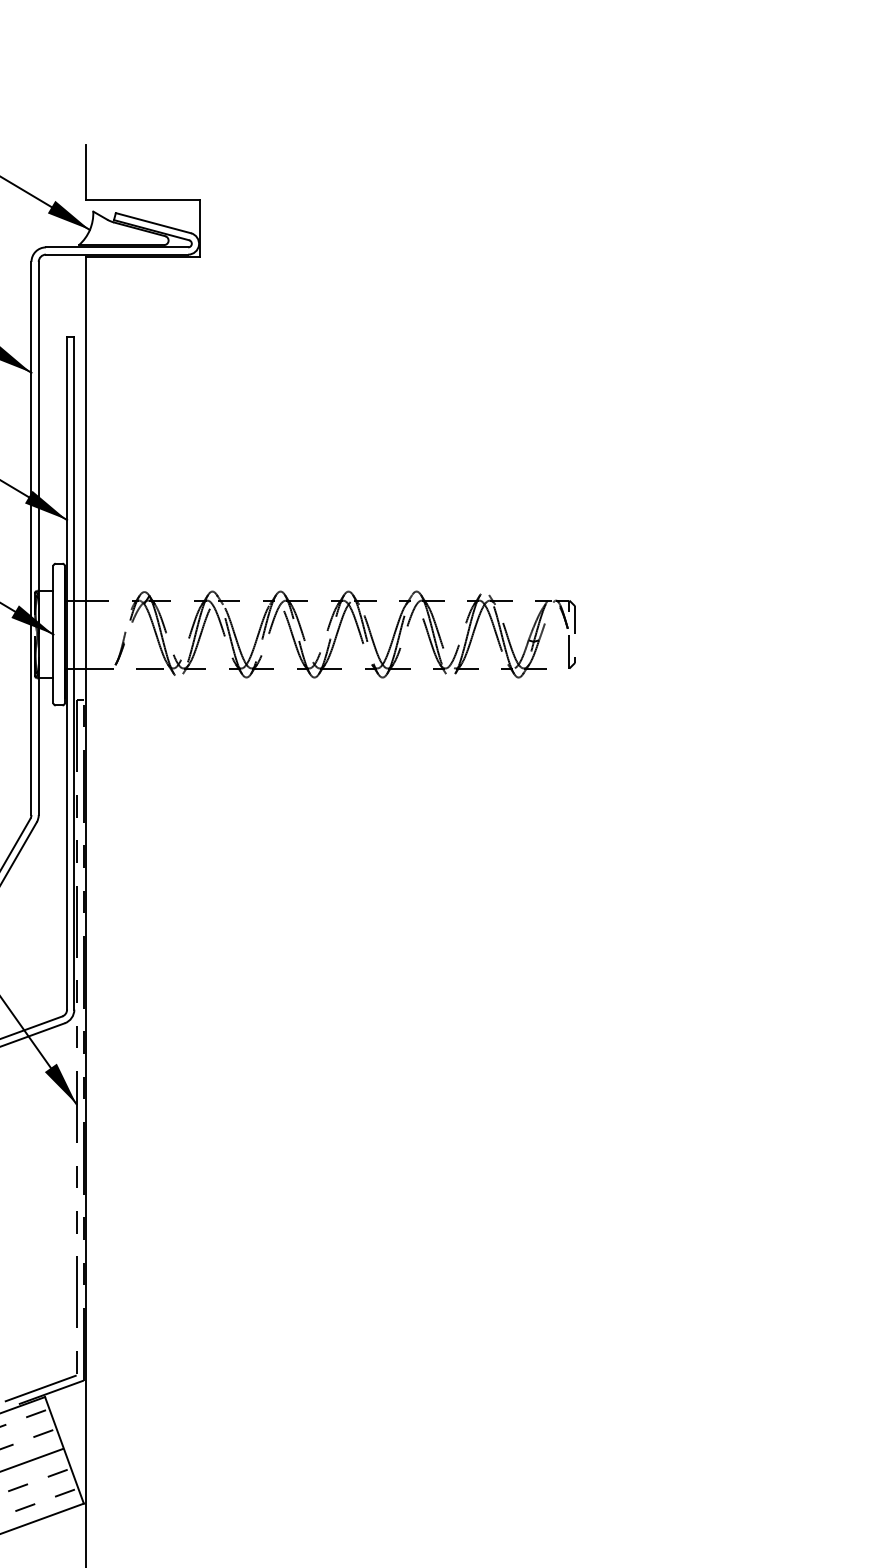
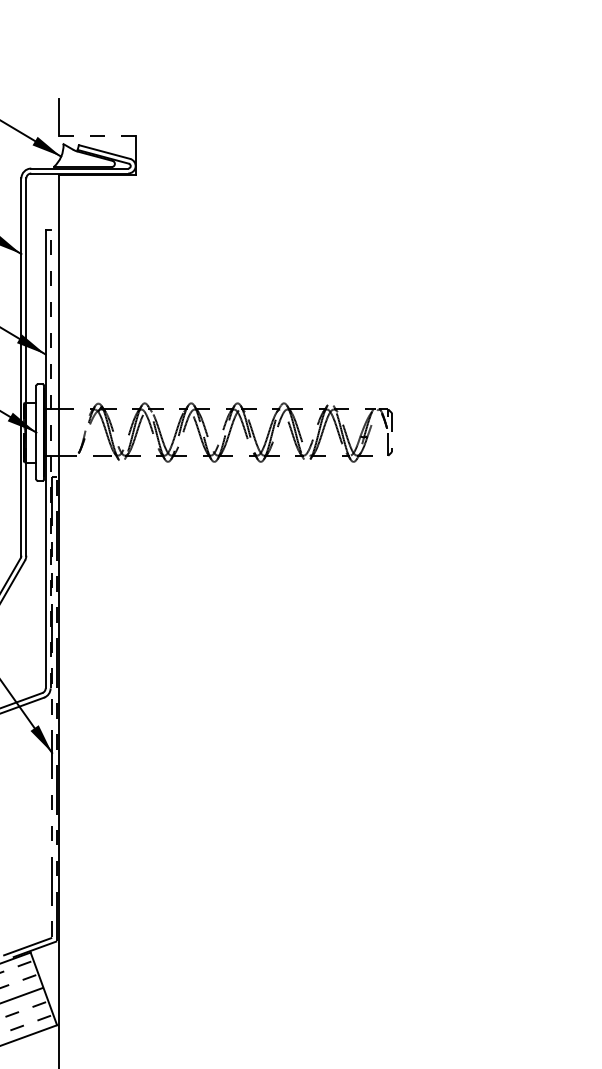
line: (143, 200) -> (97, 136), solid -> dashed
line: (74, 672) -> (50, 458), solid -> dashed

